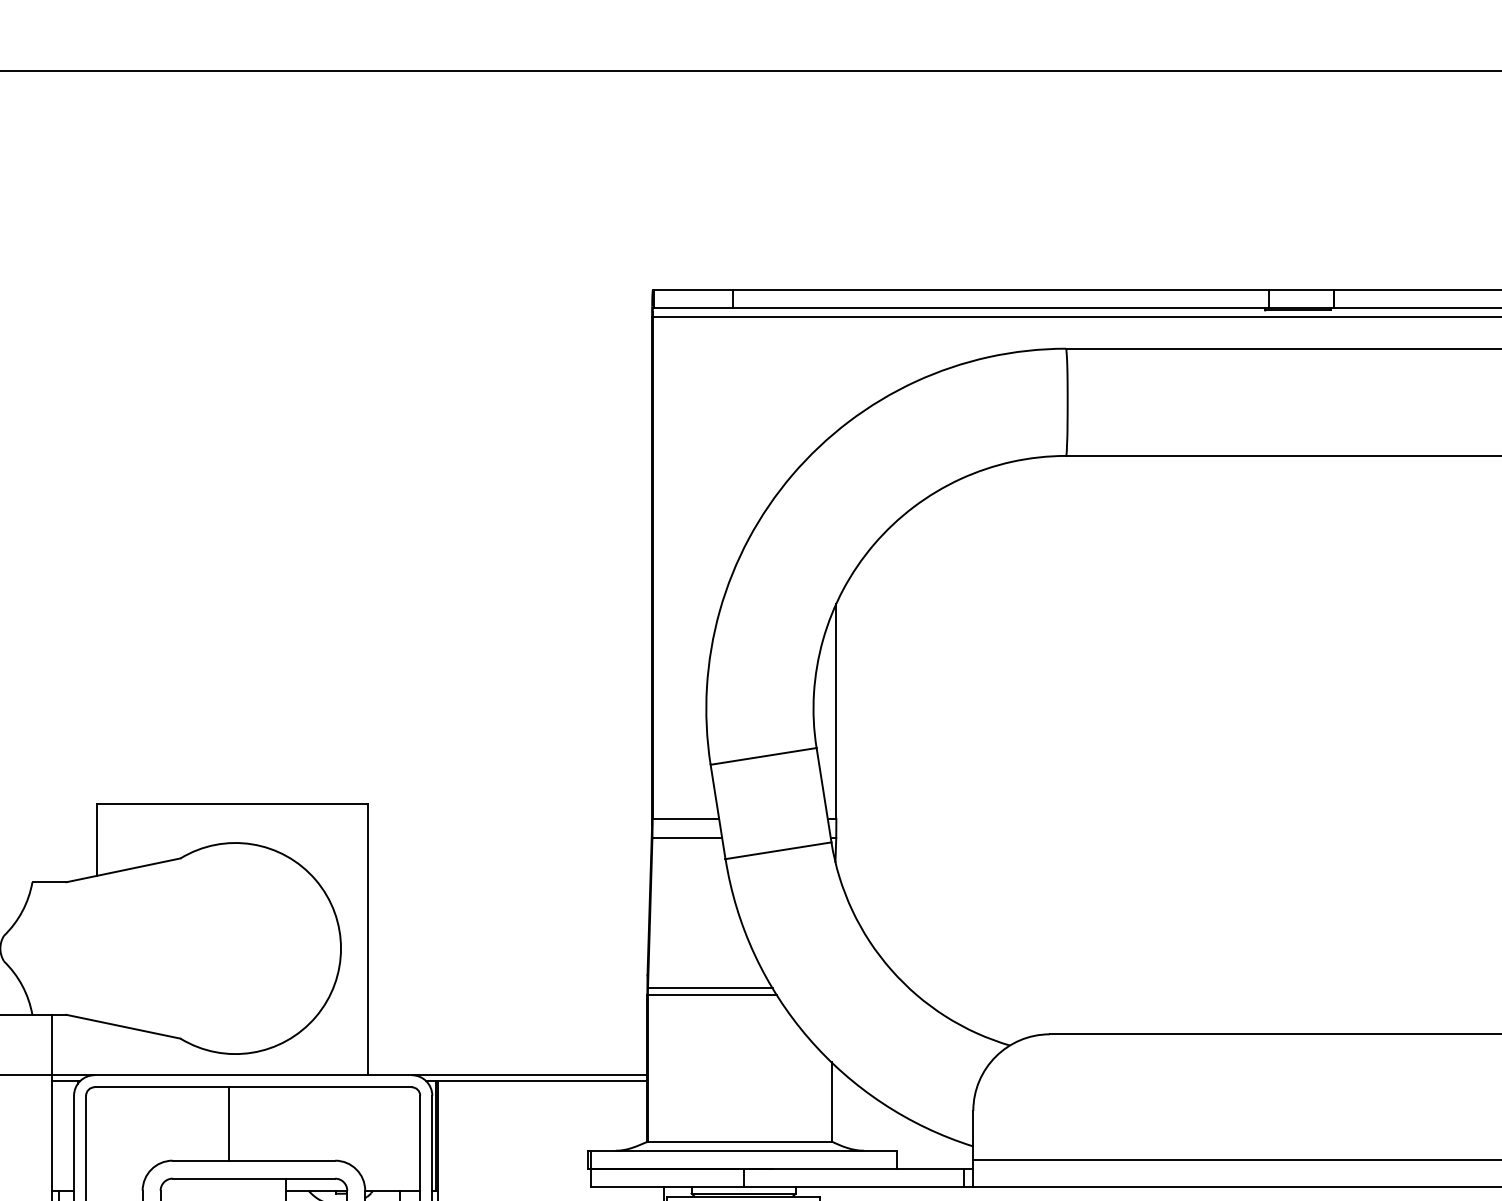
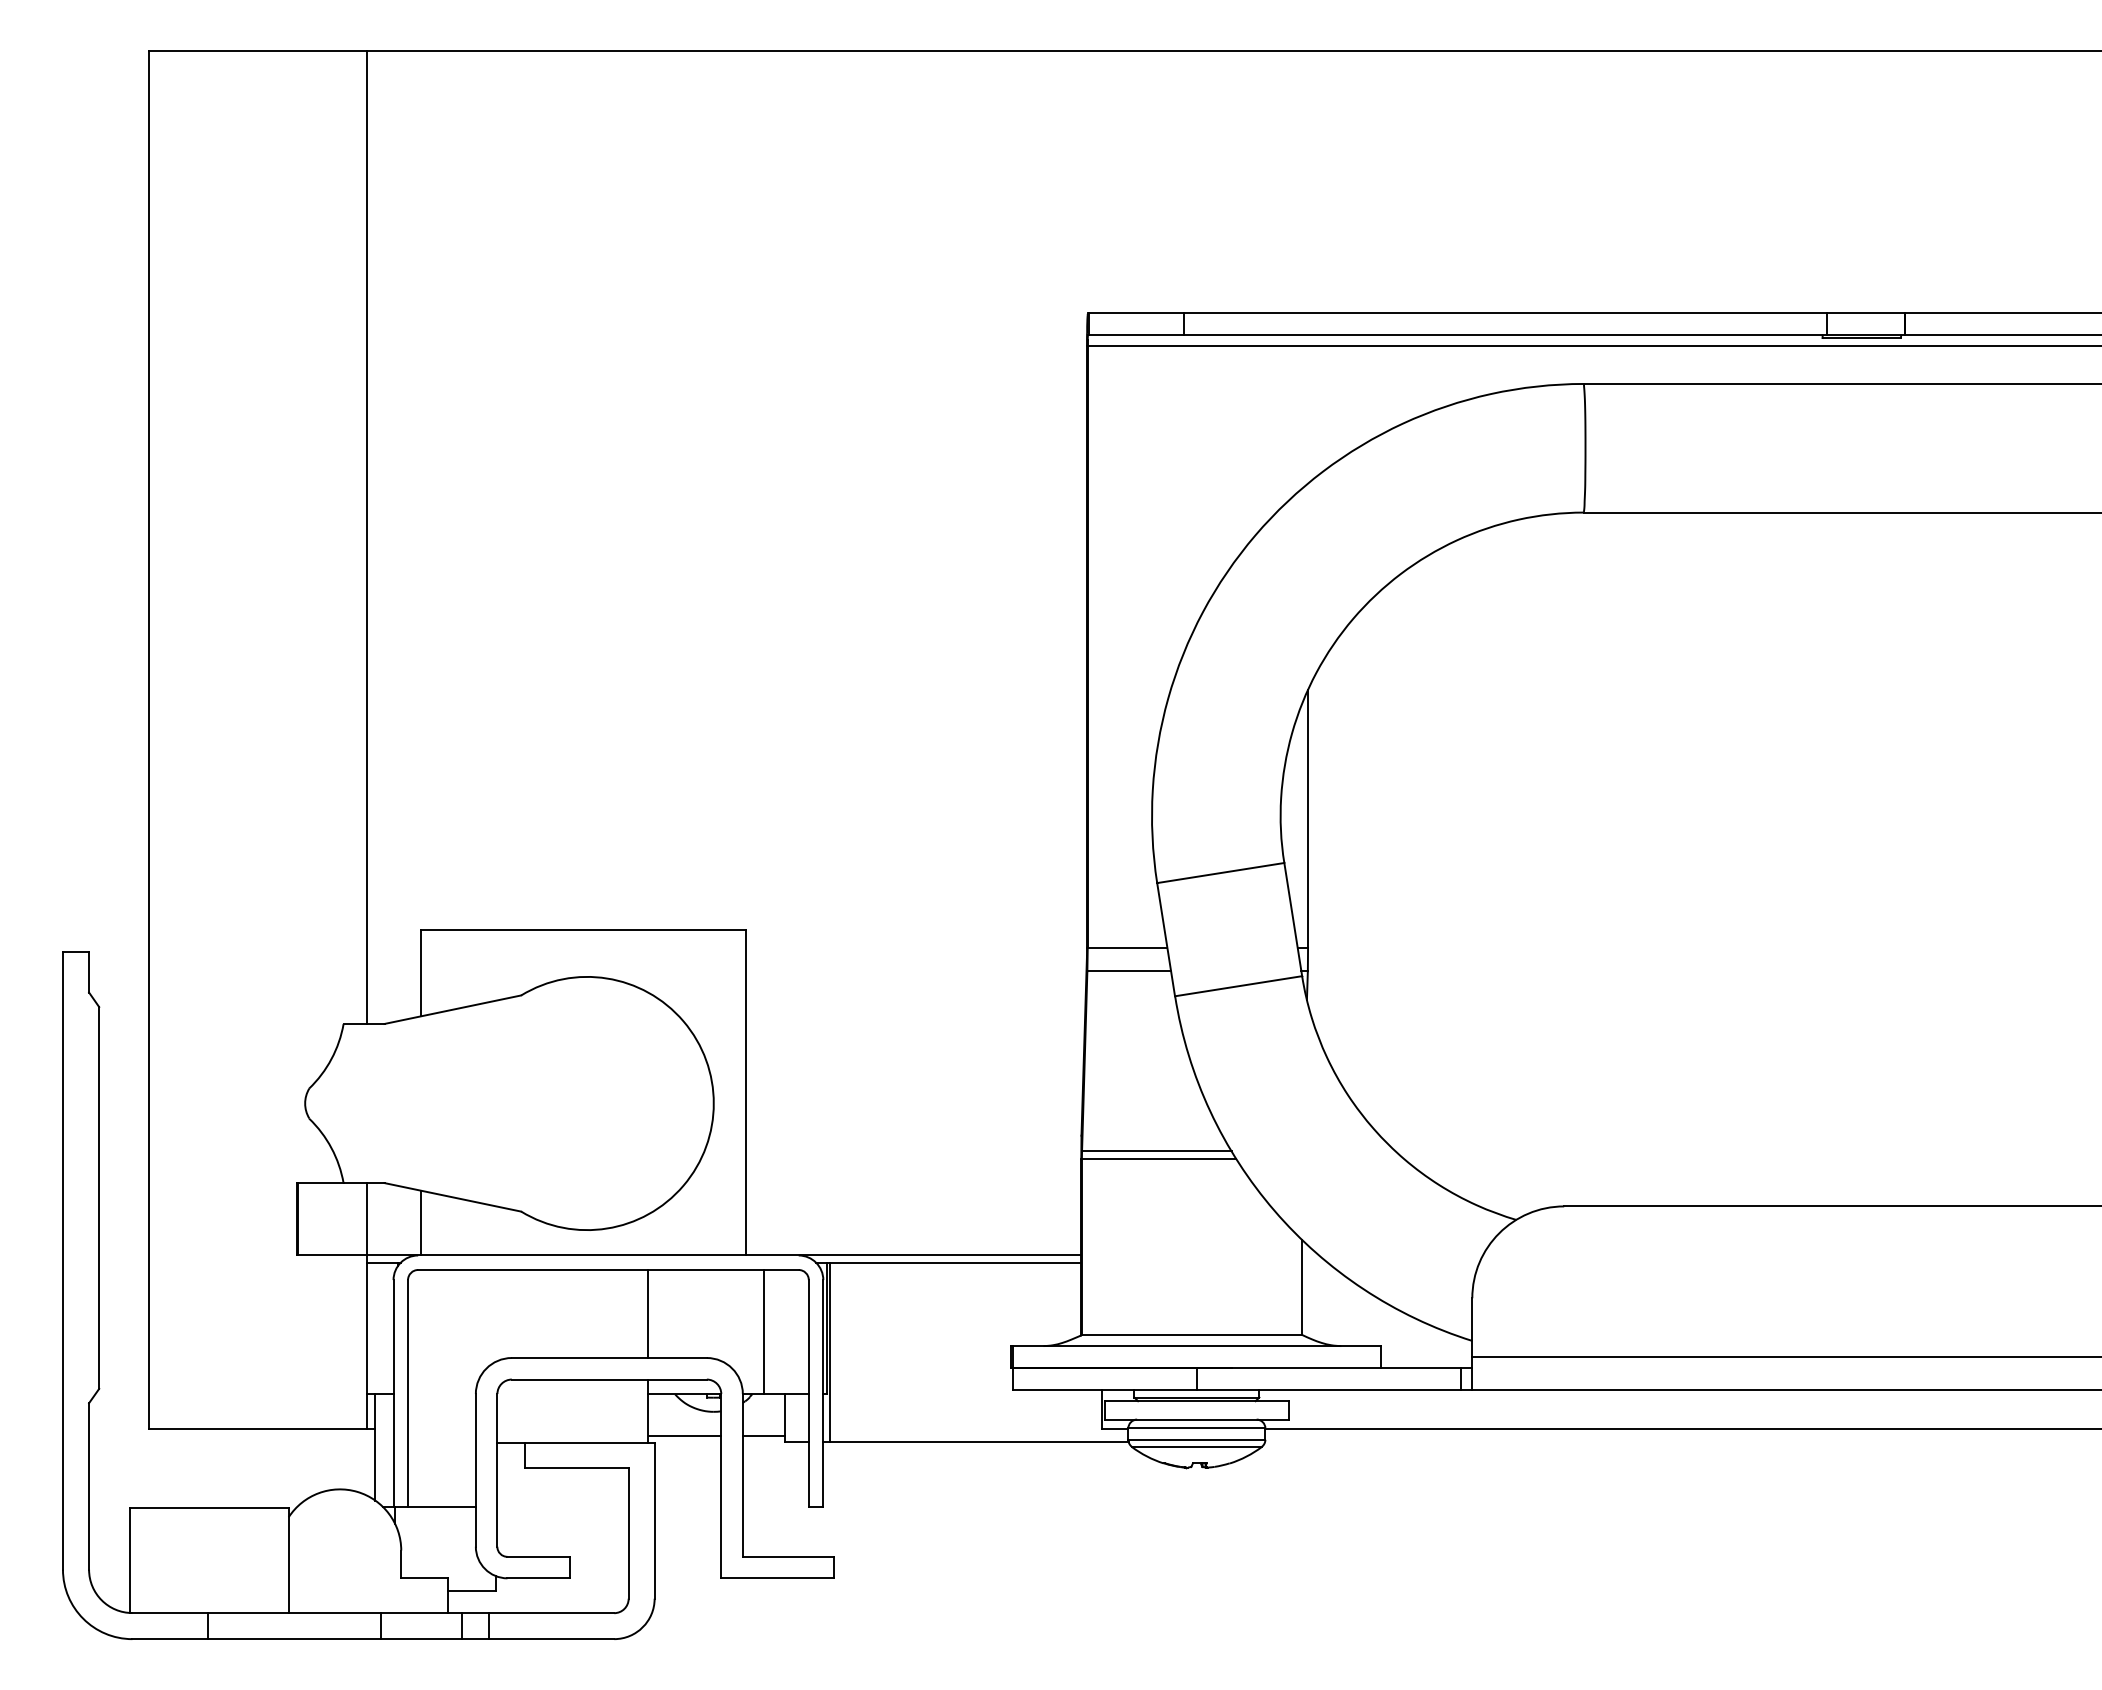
line: (51, 475) -> (366, 536), added
line: (96, 1047) -> (420, 1222), added
line: (229, 1124) -> (648, 1314), moved
line: (382, 1139) -> (763, 1332), added

